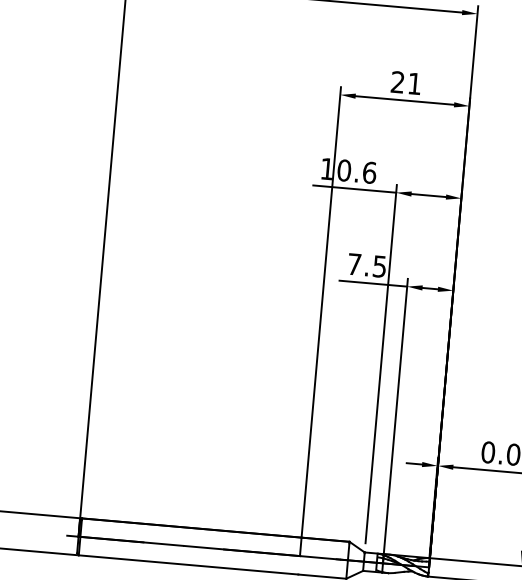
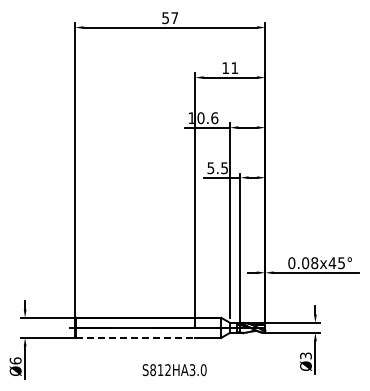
text: (397, 81) -> (225, 67), 21 -> 11
text: (353, 264) -> (210, 168), 7.5 -> 5.5
line: (188, 564) -> (135, 337), solid -> dashed

